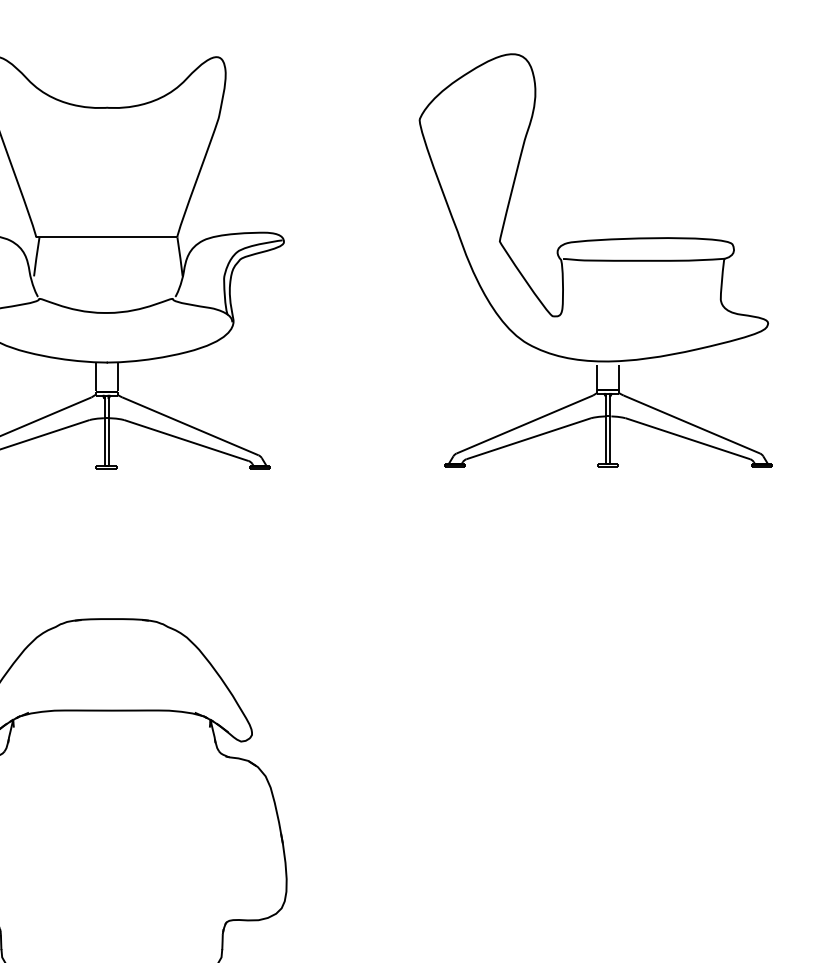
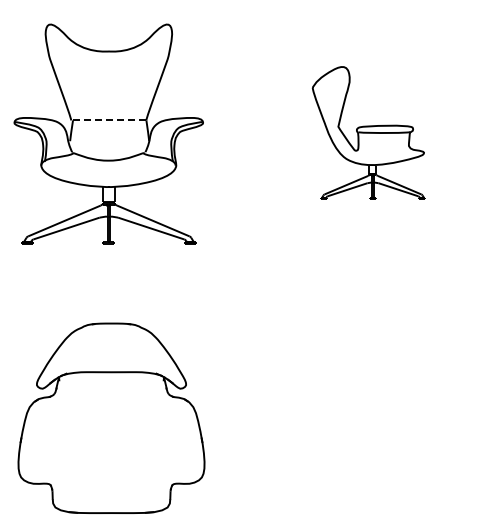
line: (108, 237) -> (109, 120), solid -> dashed
part: (594, 260) -> (368, 132), size x0.6

